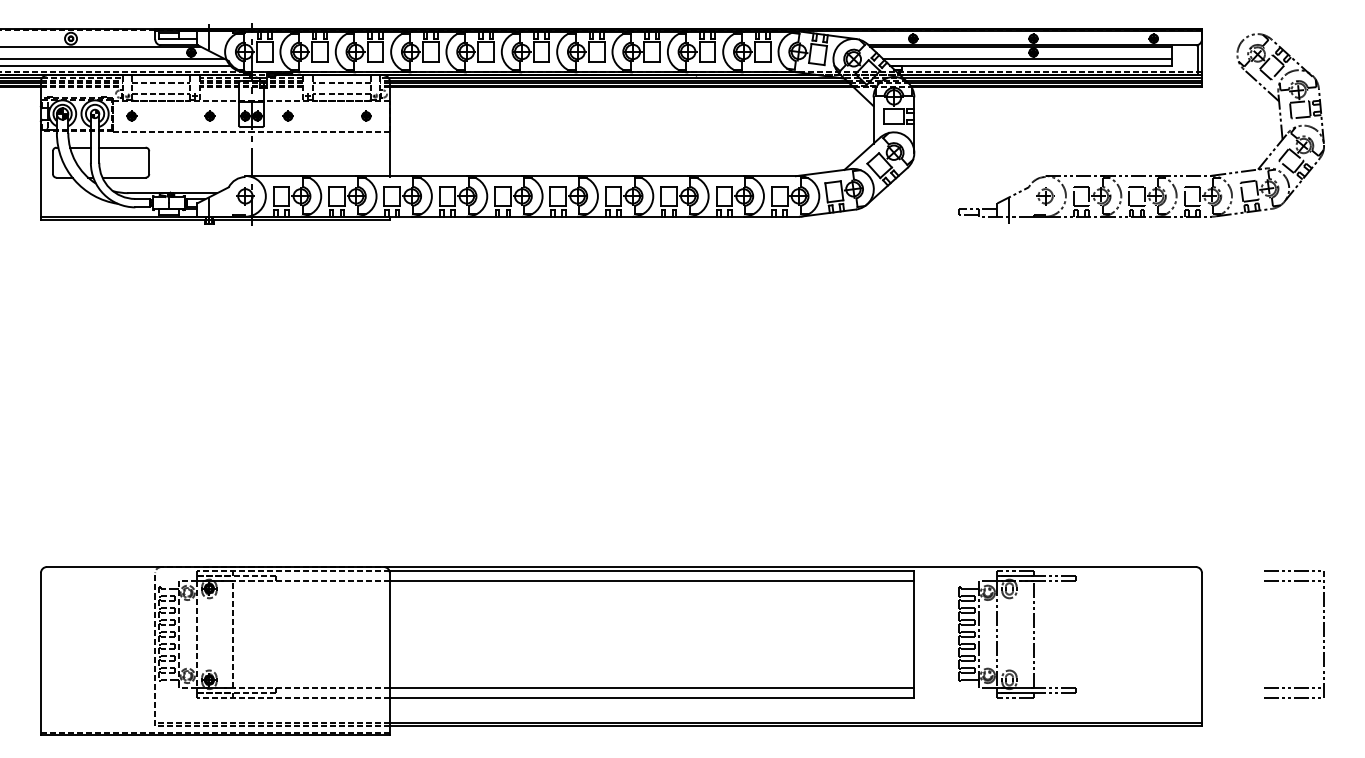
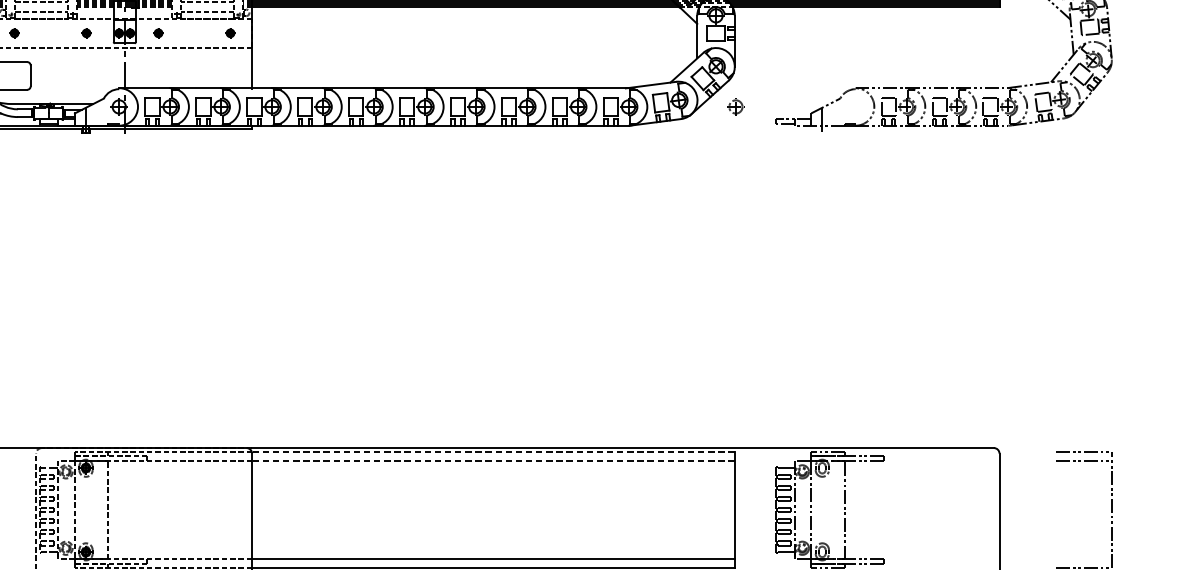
part: (1045, 196) -> (735, 107), moved
line: (651, 571) -> (492, 452), solid -> dashed
line: (651, 580) -> (492, 460), solid -> dashed
line: (1293, 687) -> (1083, 558), removed

